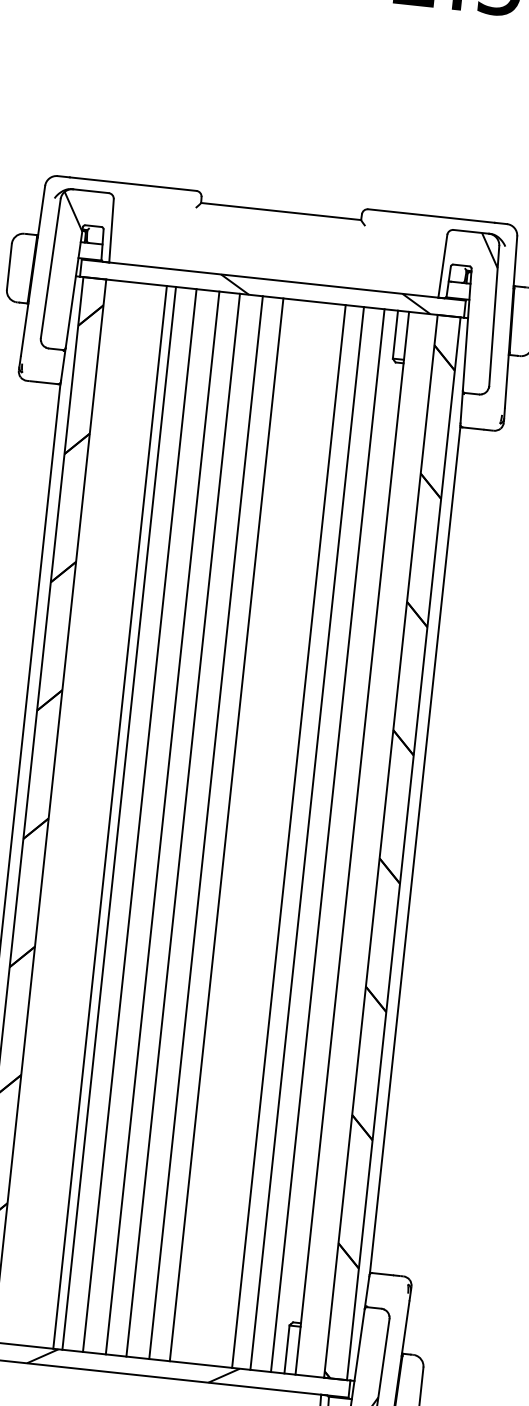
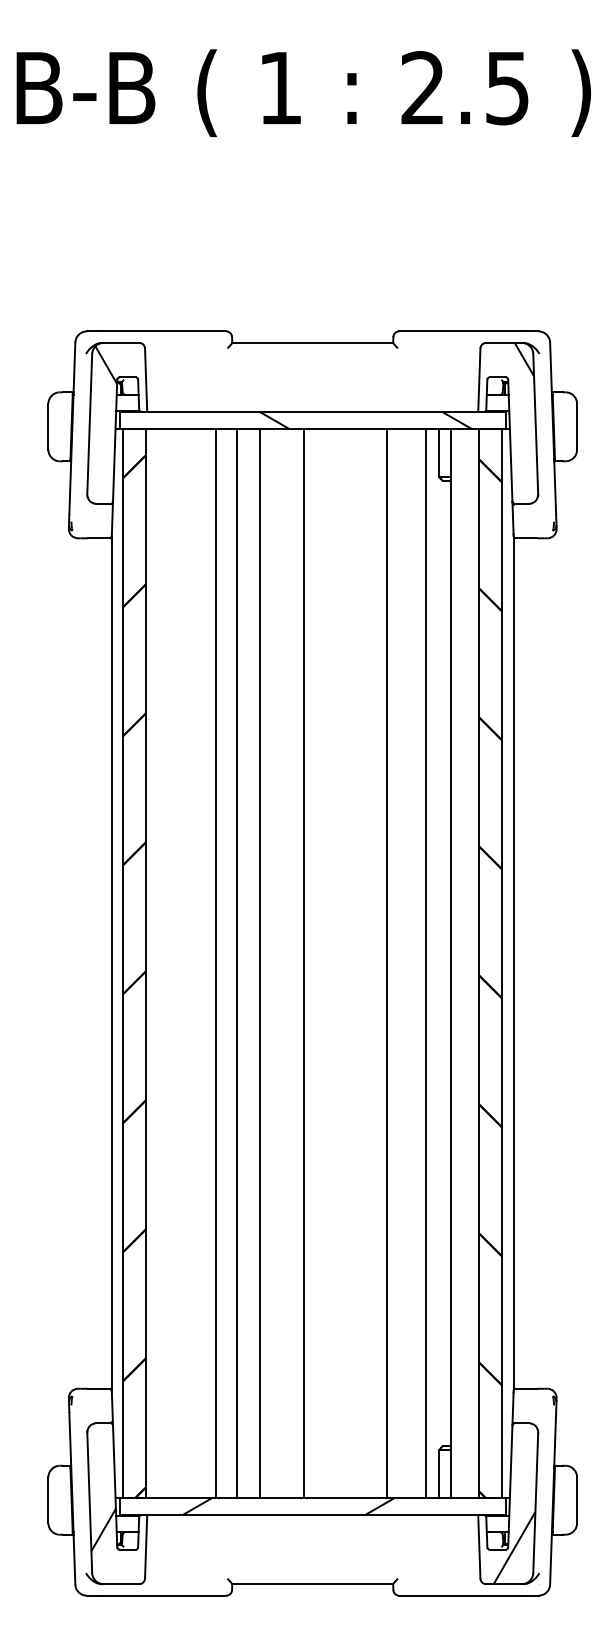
line: (110, 817) -> (207, 963), removed
line: (183, 825) -> (280, 963), removed
line: (226, 829) -> (324, 963), removed
line: (307, 838) -> (405, 963), removed

